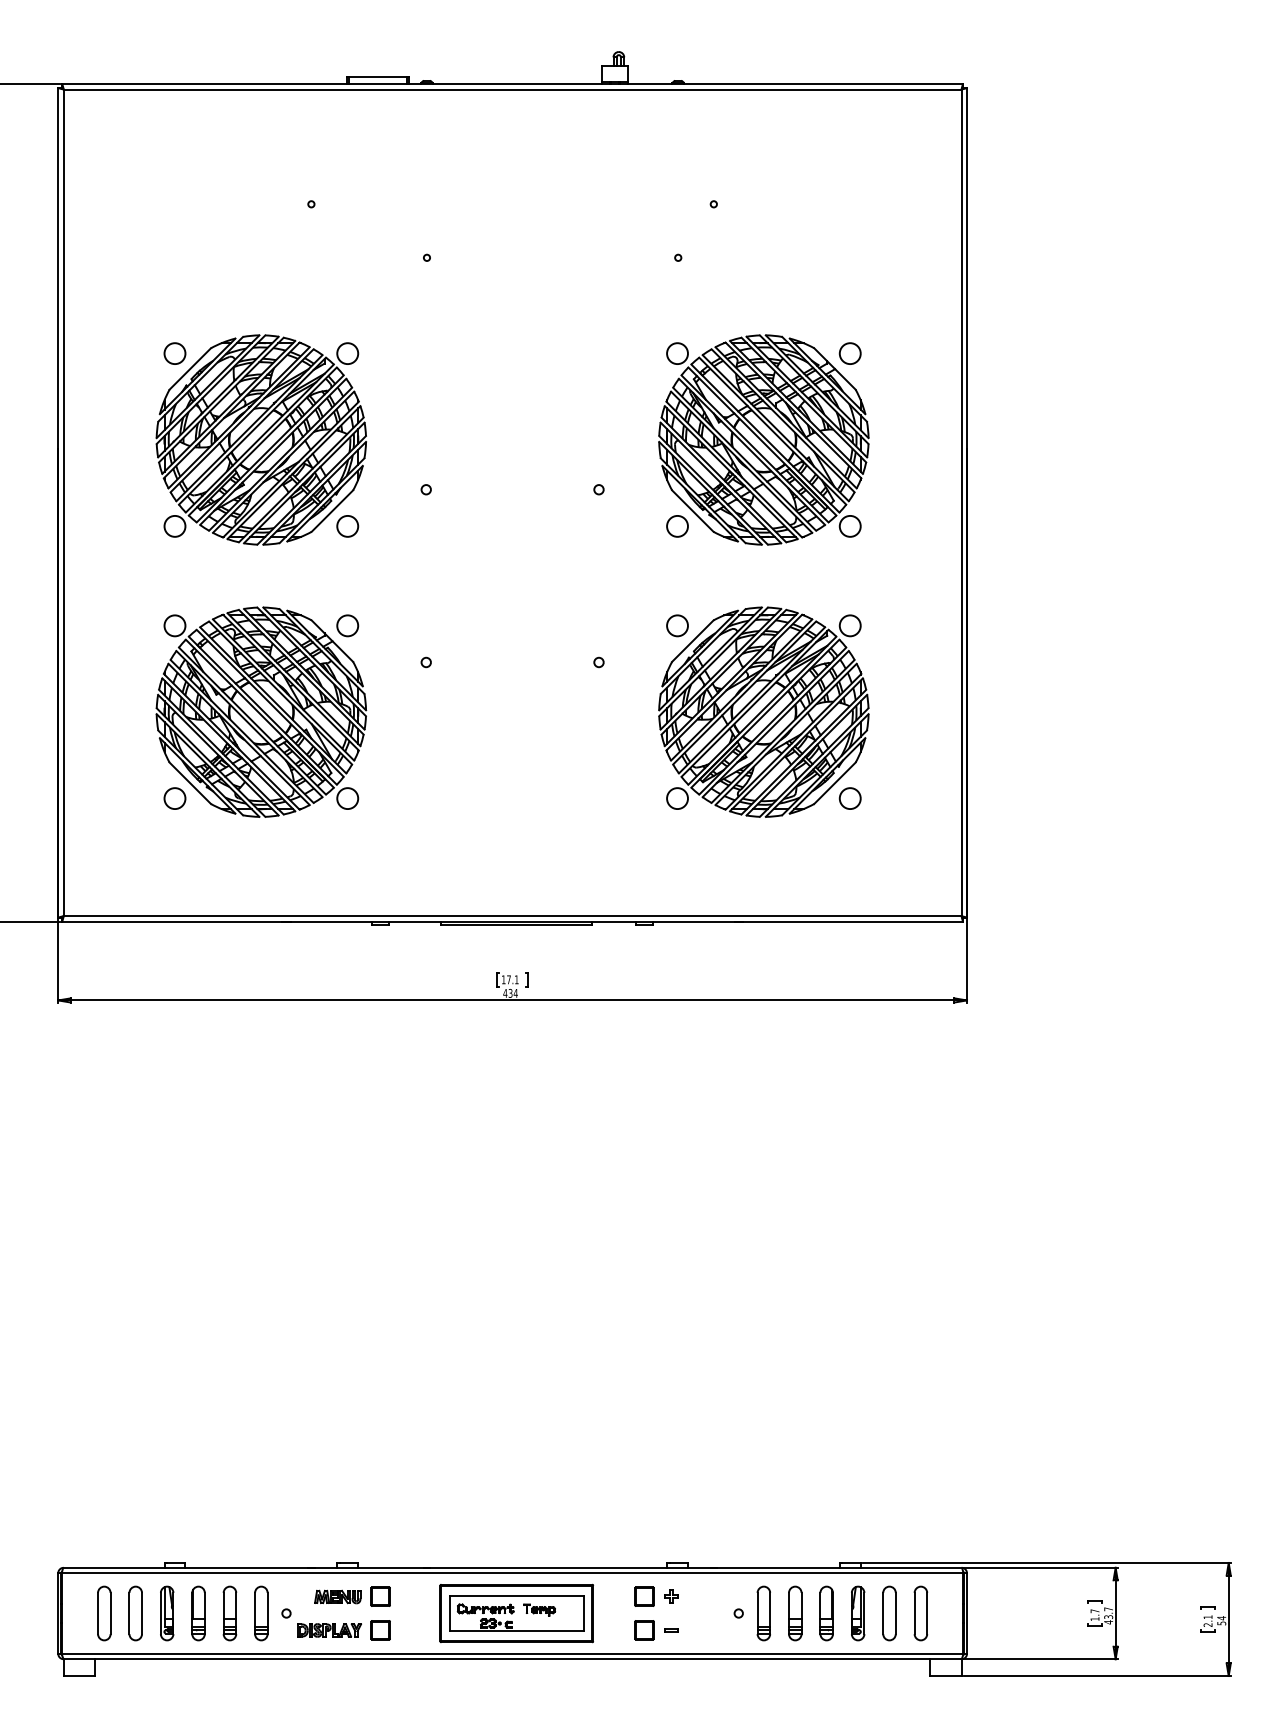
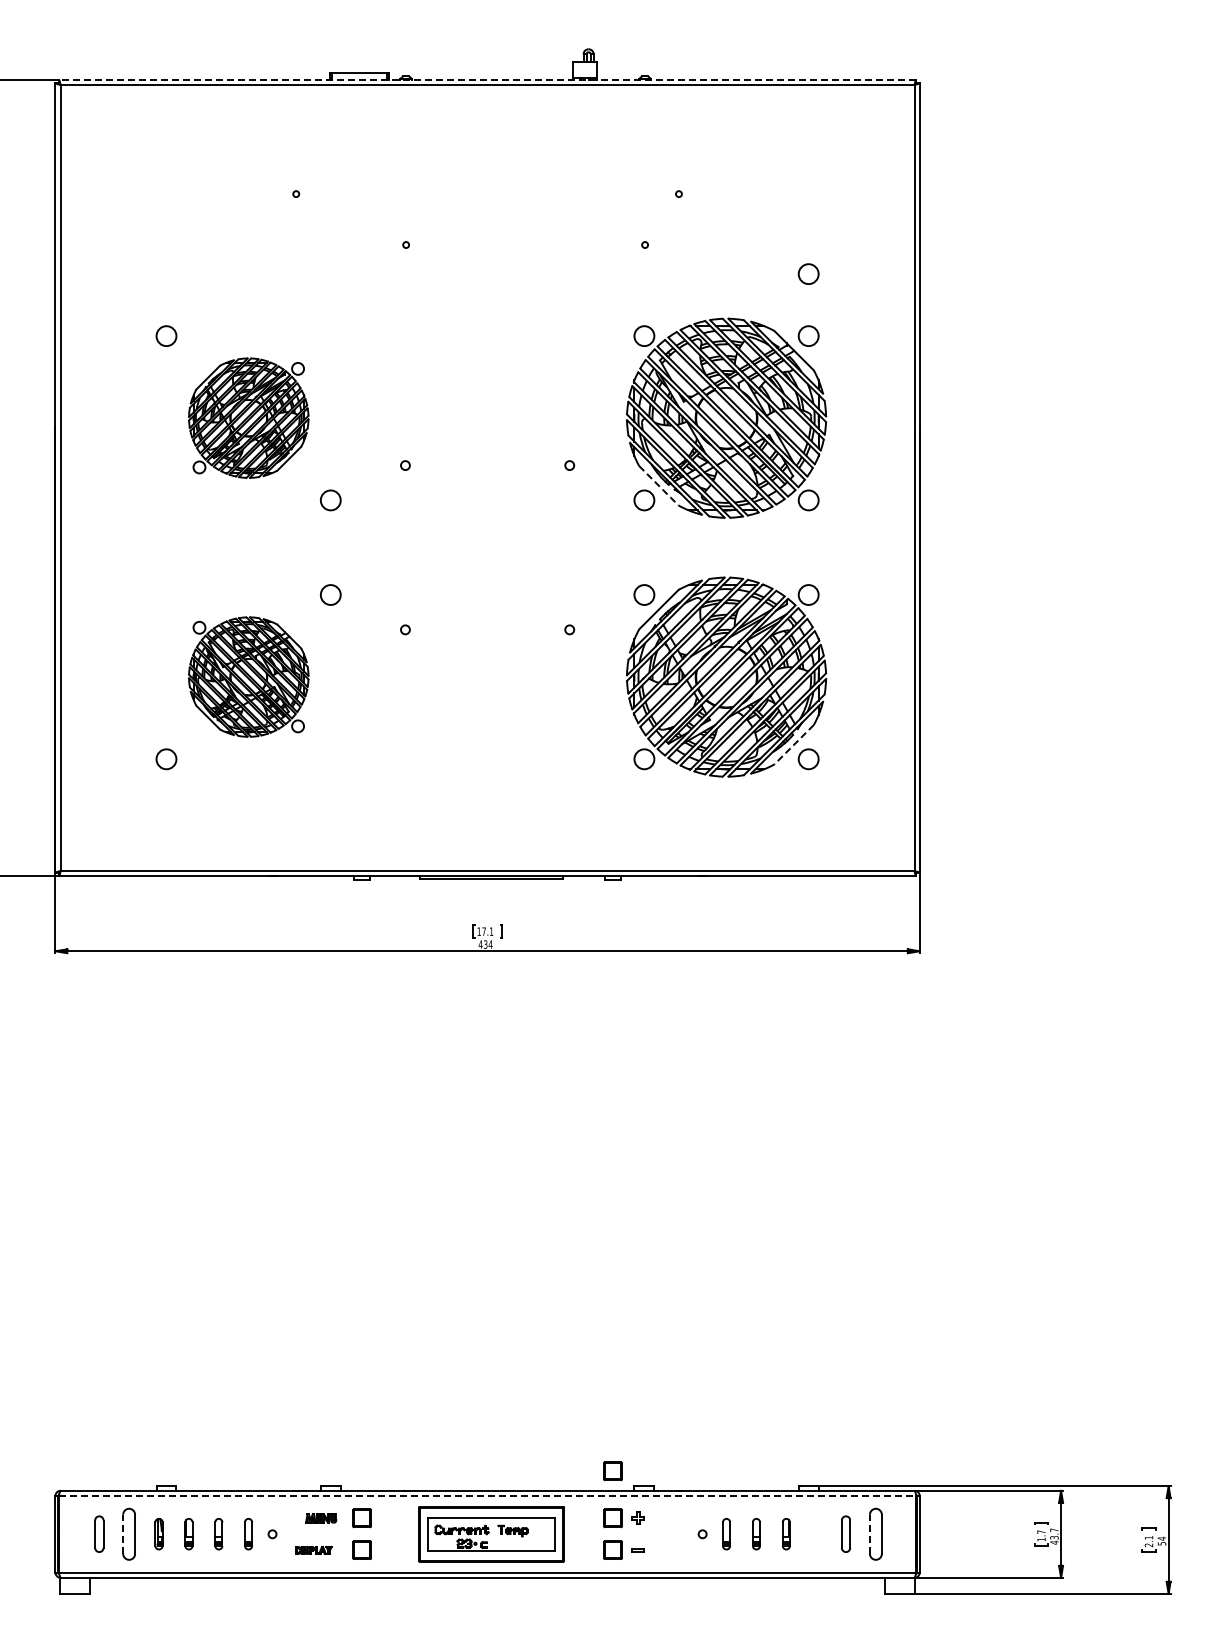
line: (512, 83) -> (487, 79), solid -> dashed
circle: (850, 287) -> (808, 273), added
part: (261, 439) -> (248, 417), size x0.6
line: (692, 510) -> (658, 485), solid -> dashed
part: (261, 711) -> (248, 676), size x0.6
line: (835, 783) -> (794, 744), solid -> dashed
part: (643, 1547) -> (612, 1471), added
line: (512, 1573) -> (487, 1496), solid -> dashed
part: (336, 1596) -> (320, 1518), size x0.7
part: (104, 1612) -> (99, 1533), size x0.7
part: (166, 1612) -> (158, 1533), size x0.6
part: (198, 1612) -> (188, 1533), size x0.6
part: (229, 1612) -> (218, 1533), size x0.6
part: (261, 1612) -> (248, 1533), size x0.6
part: (763, 1612) -> (726, 1533), size x0.6
part: (795, 1612) -> (756, 1533), size x0.6
part: (826, 1612) -> (786, 1533), size x0.6
part: (857, 1612) -> (815, 1533), removed
part: (888, 1612) -> (845, 1533), size x0.7
line: (129, 1613) -> (123, 1534), solid -> dashed
line: (914, 1613) -> (869, 1534), solid -> dashed
part: (329, 1630) -> (313, 1550), size x0.6

